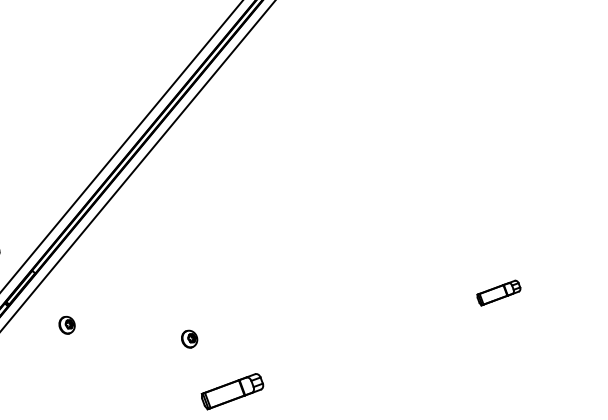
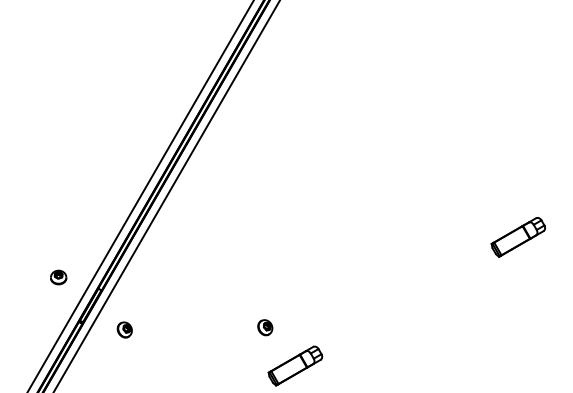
part: (497, 293) -> (517, 237), size x1.43
part: (66, 324) -> (124, 329), moved
part: (189, 338) -> (265, 327), moved

